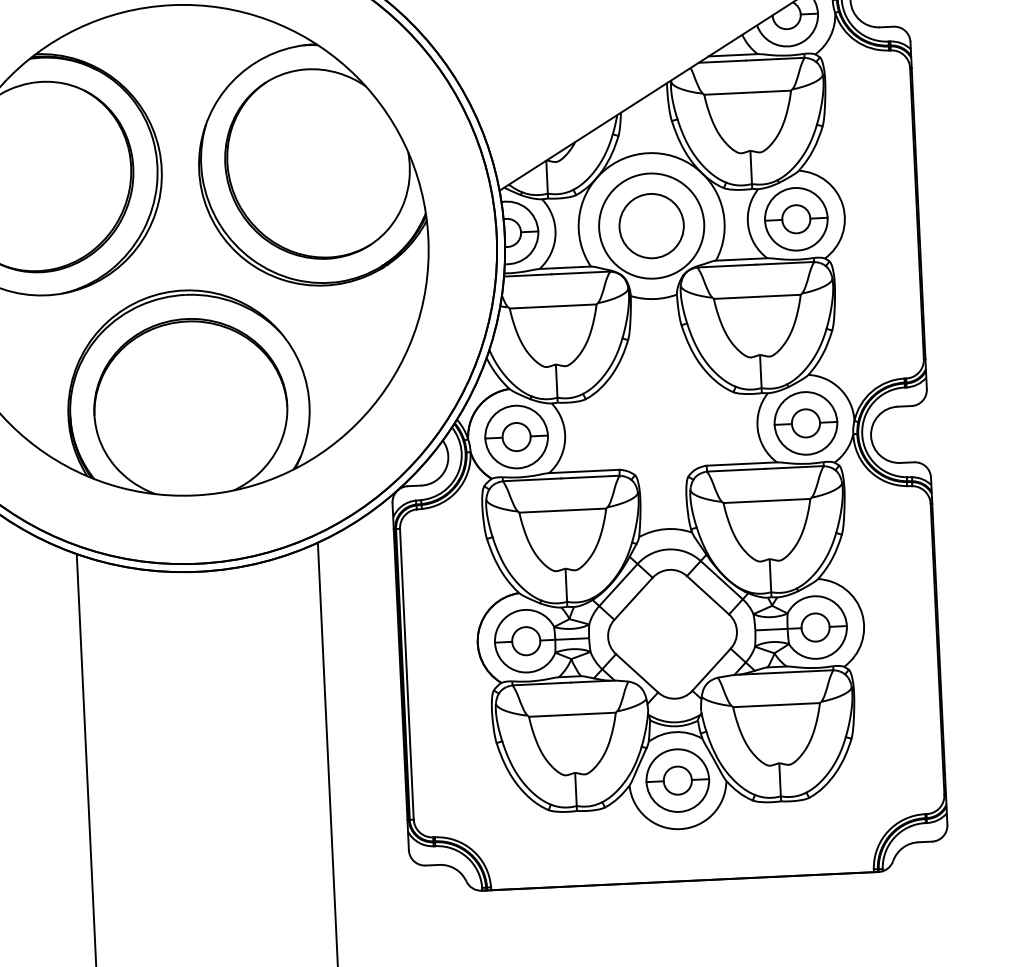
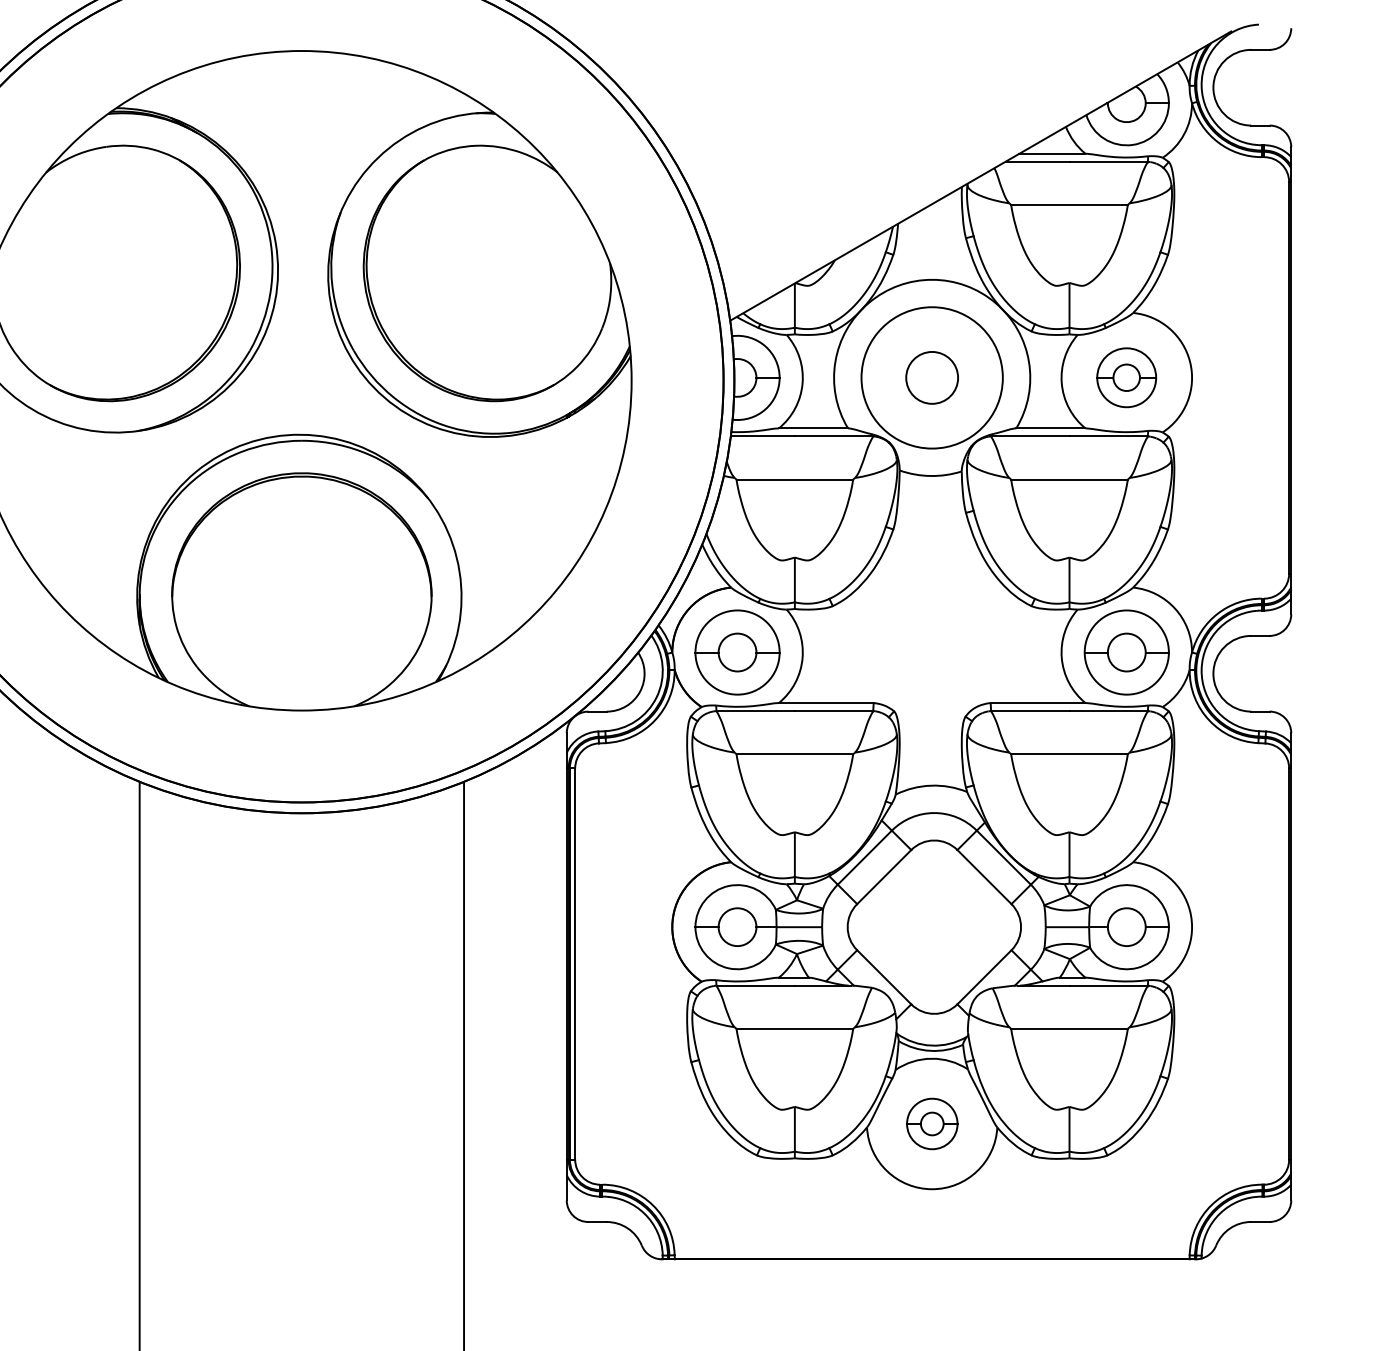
part: (796, 218) -> (1126, 377), size x0.7
circle: (651, 225) -> (931, 377), size x0.6
part: (678, 780) -> (932, 1123), size x0.6

